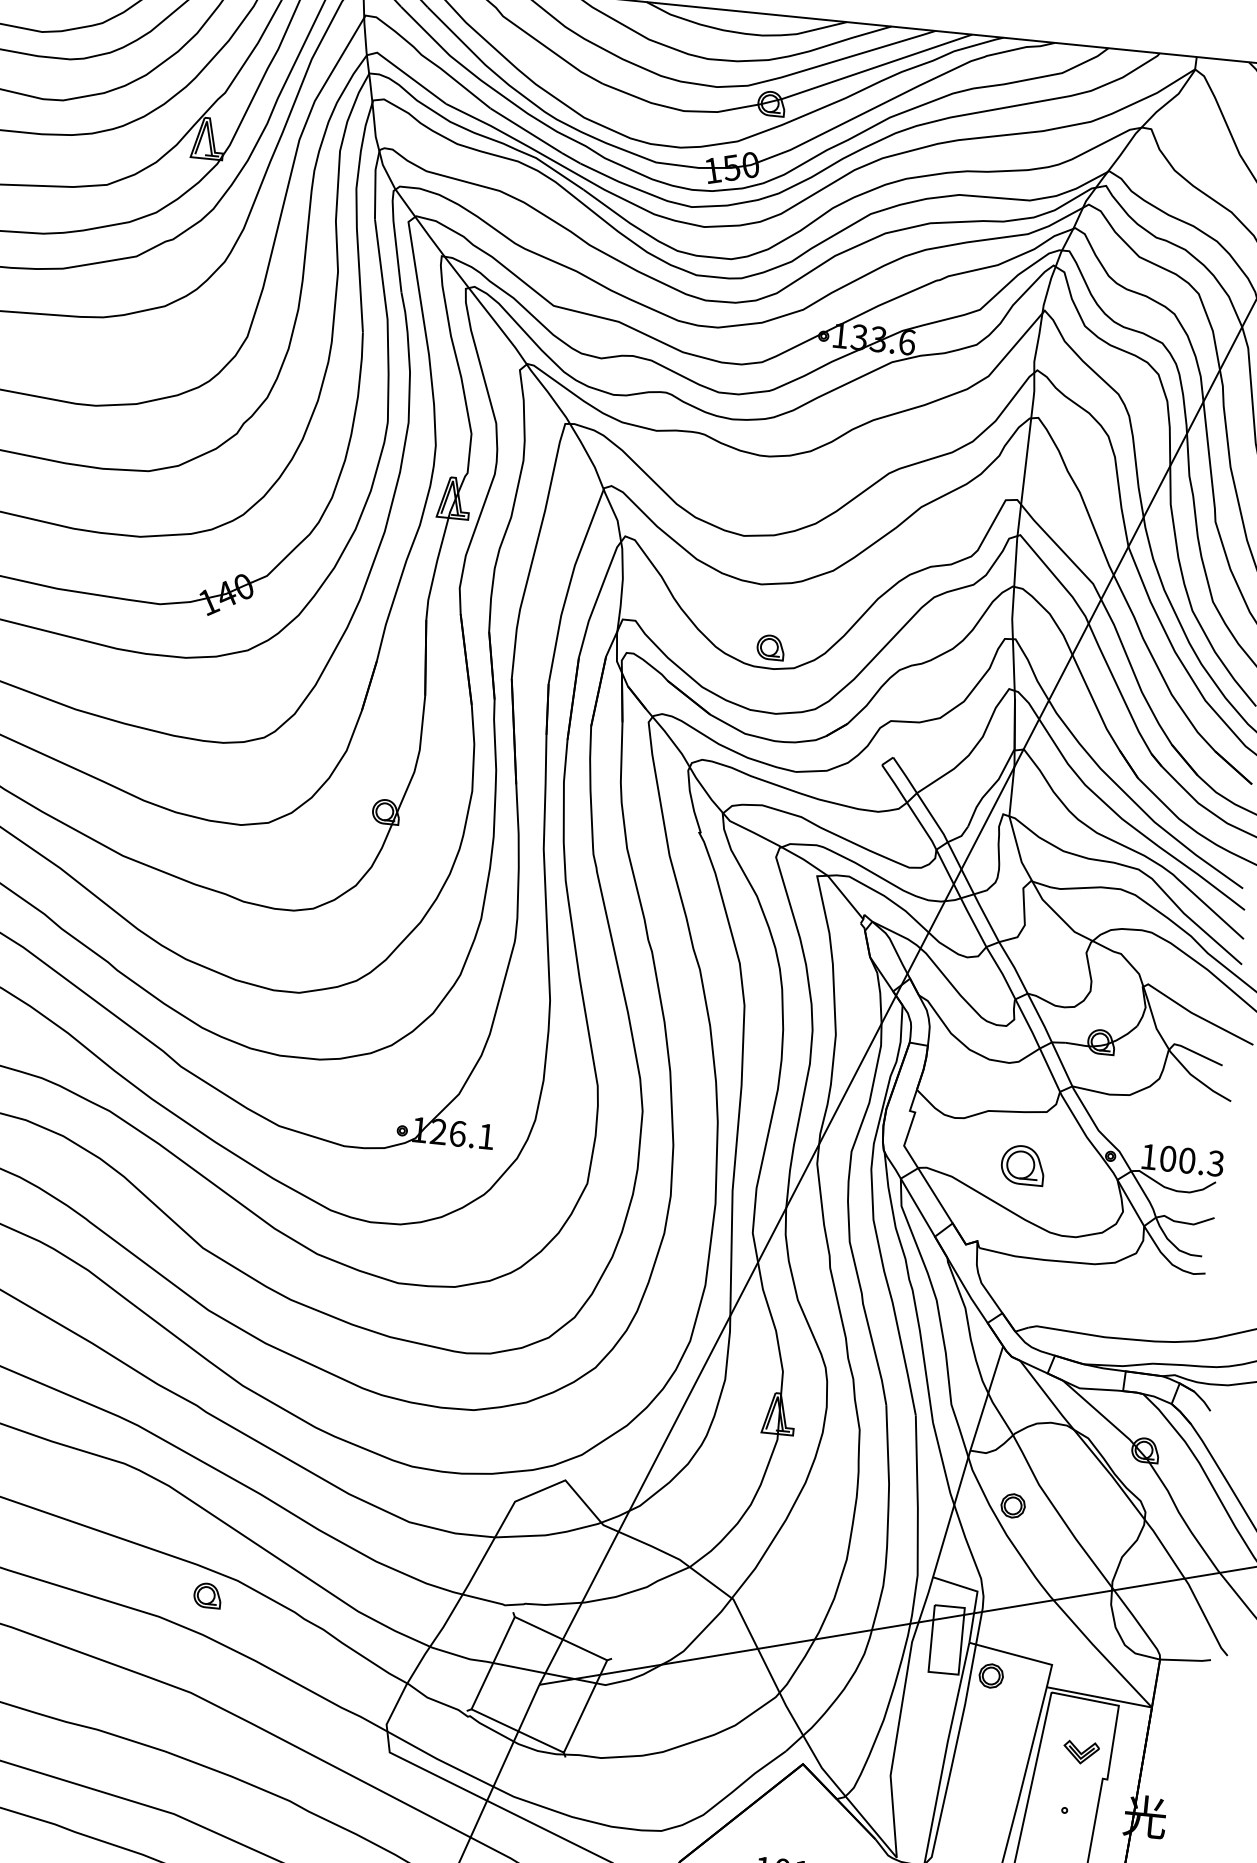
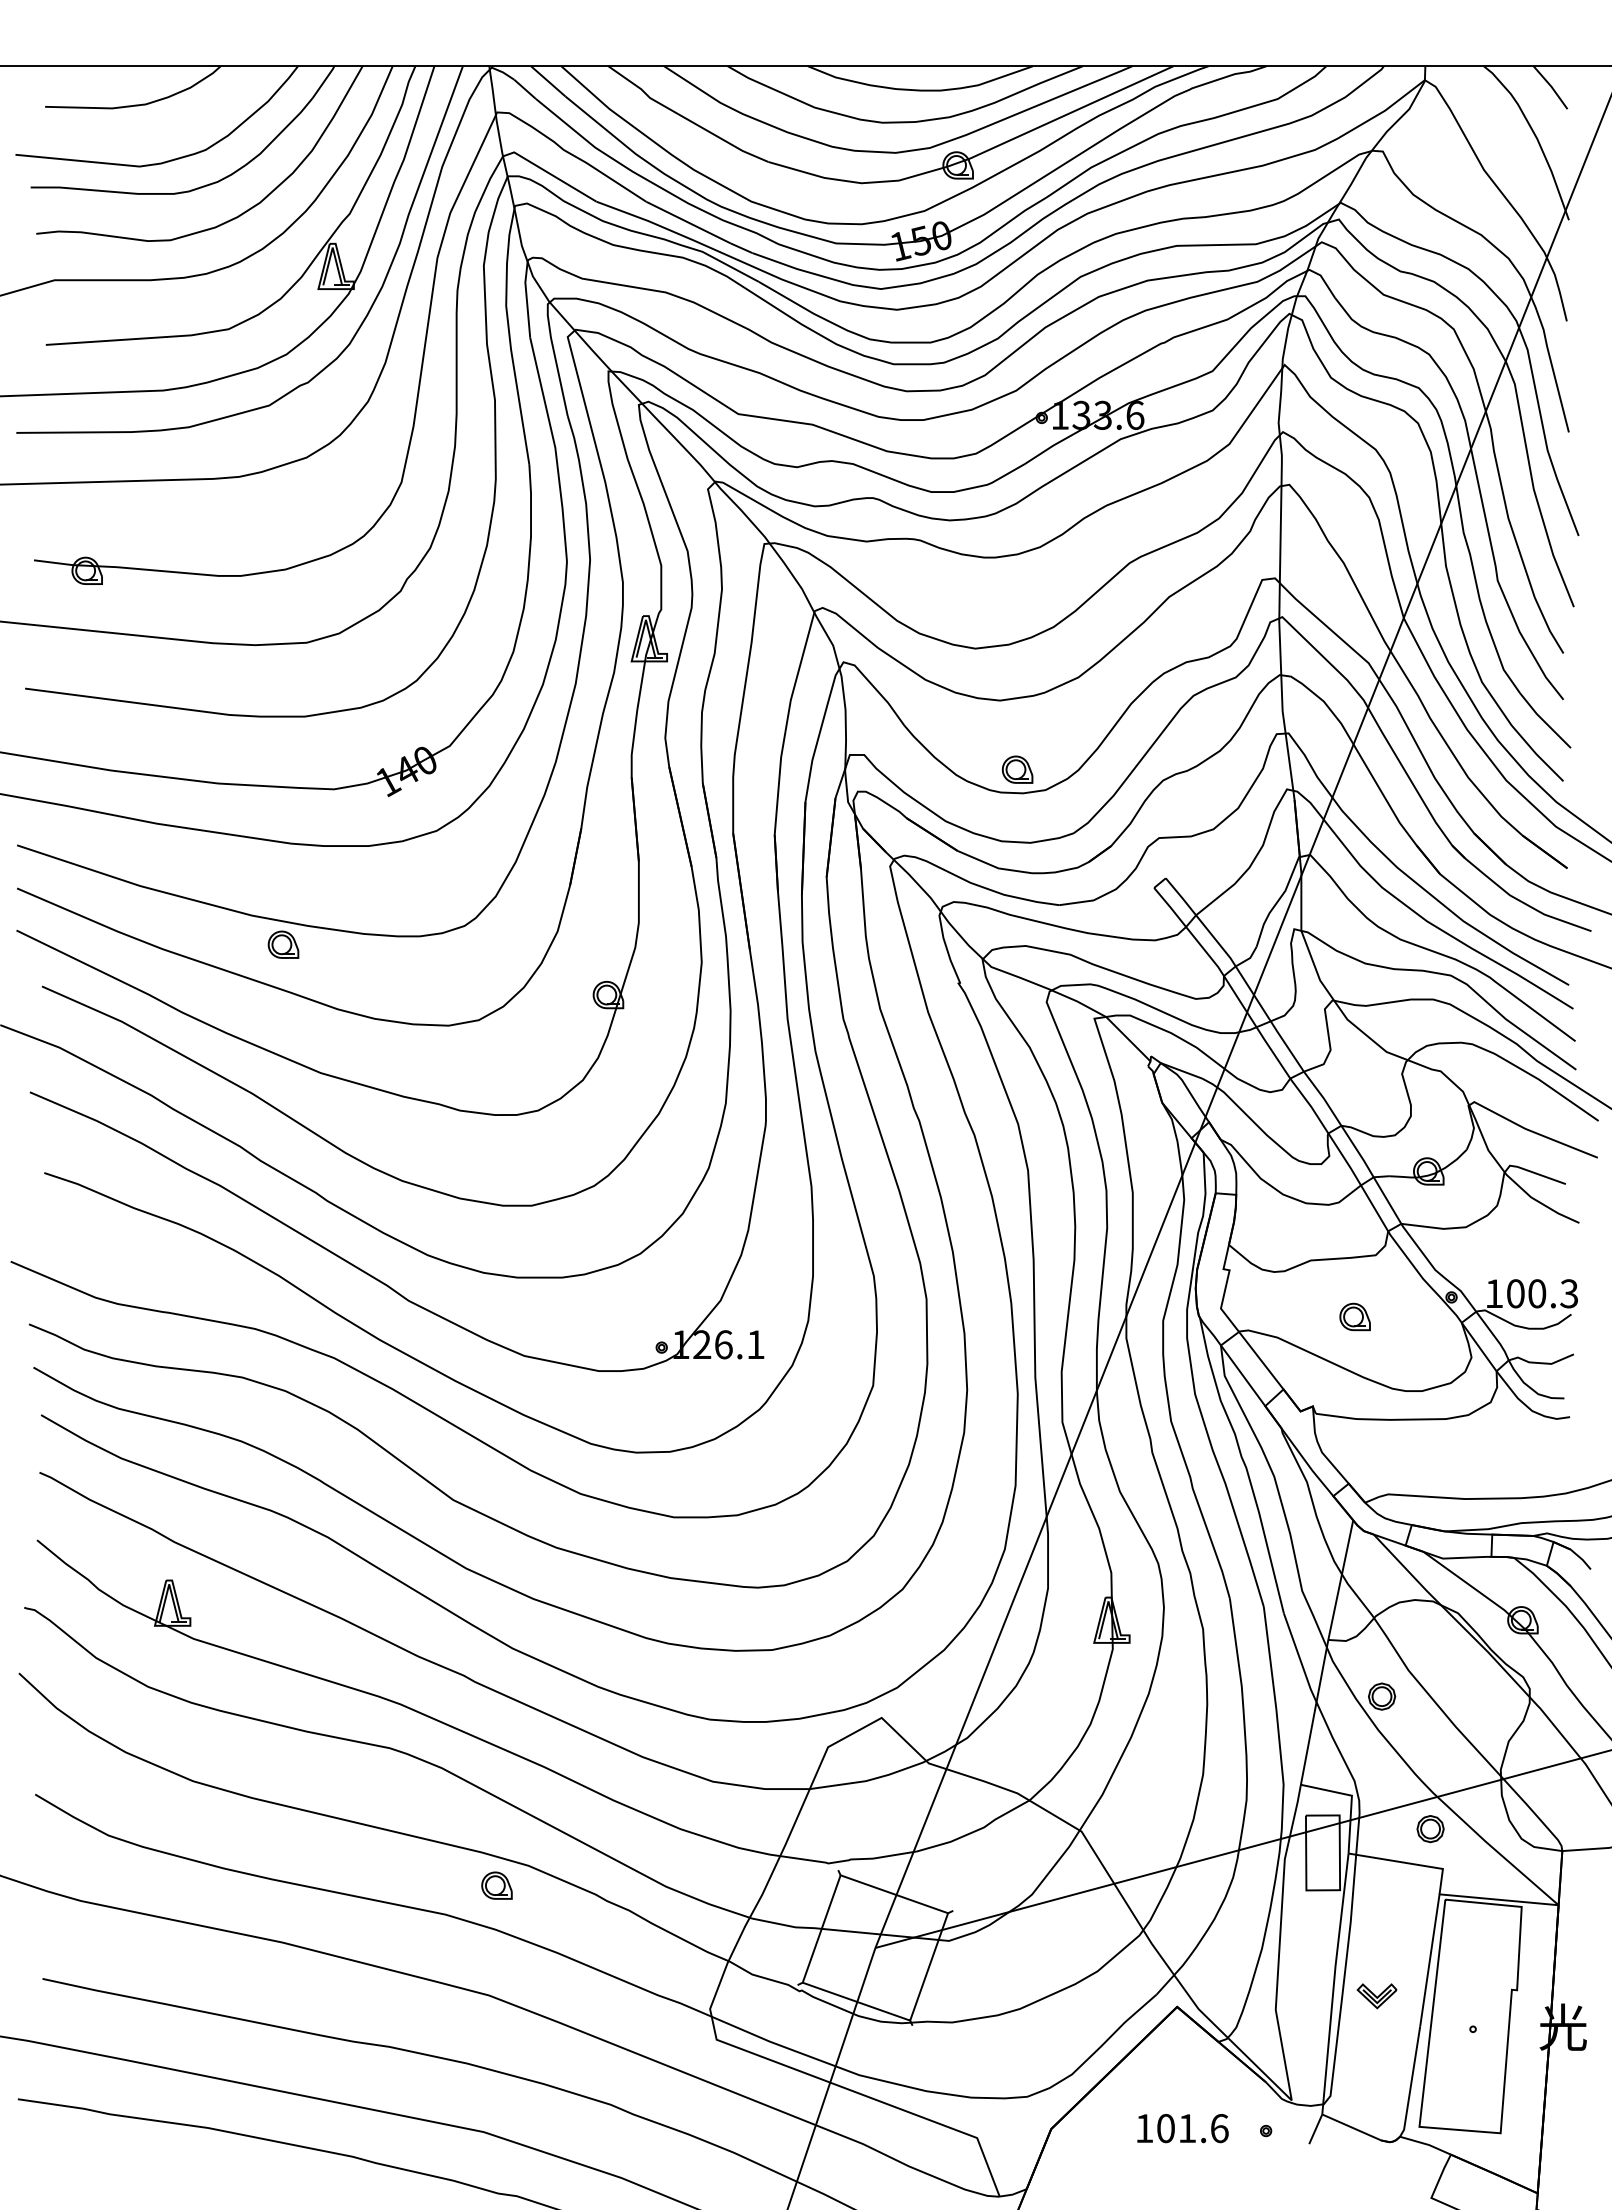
part: (101, 738) -> (283, 944), added
part: (1022, 1164) -> (1354, 1316), size x0.62
part: (991, 1676) -> (1430, 1829), moved
part: (1080, 1752) -> (1376, 1996), moved

